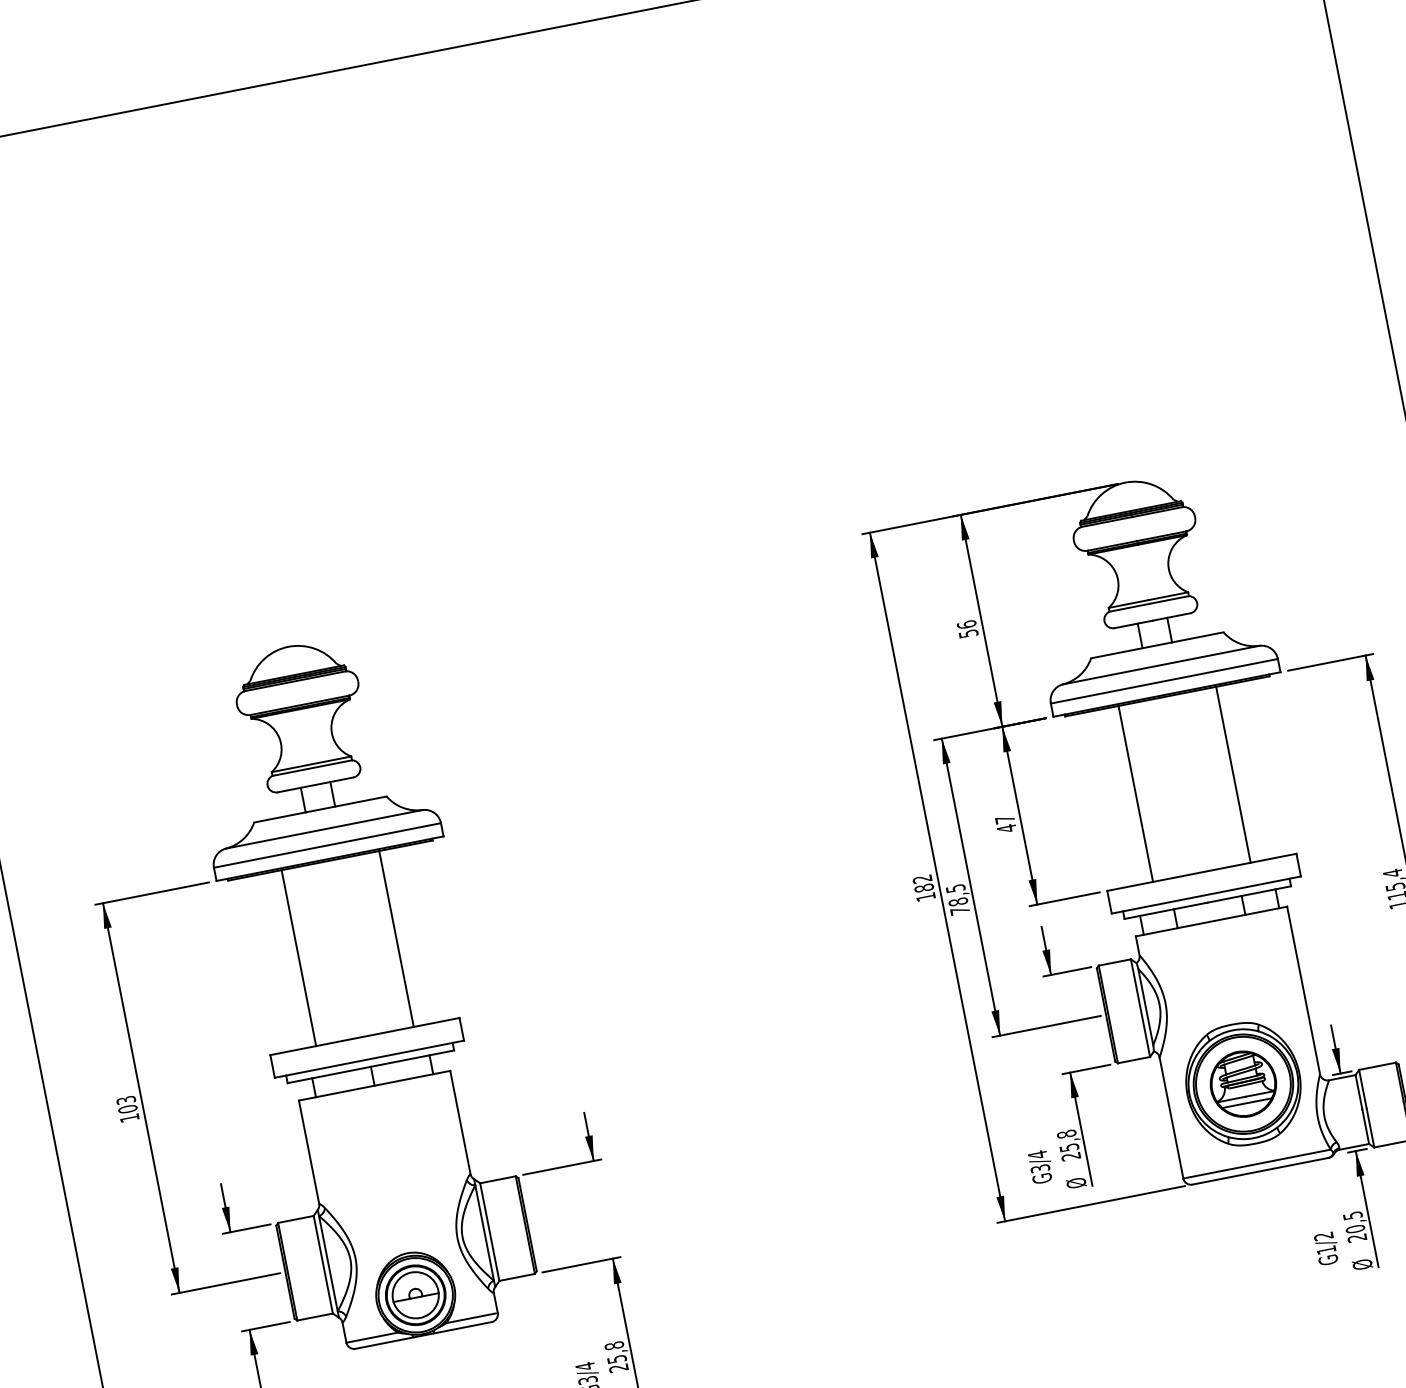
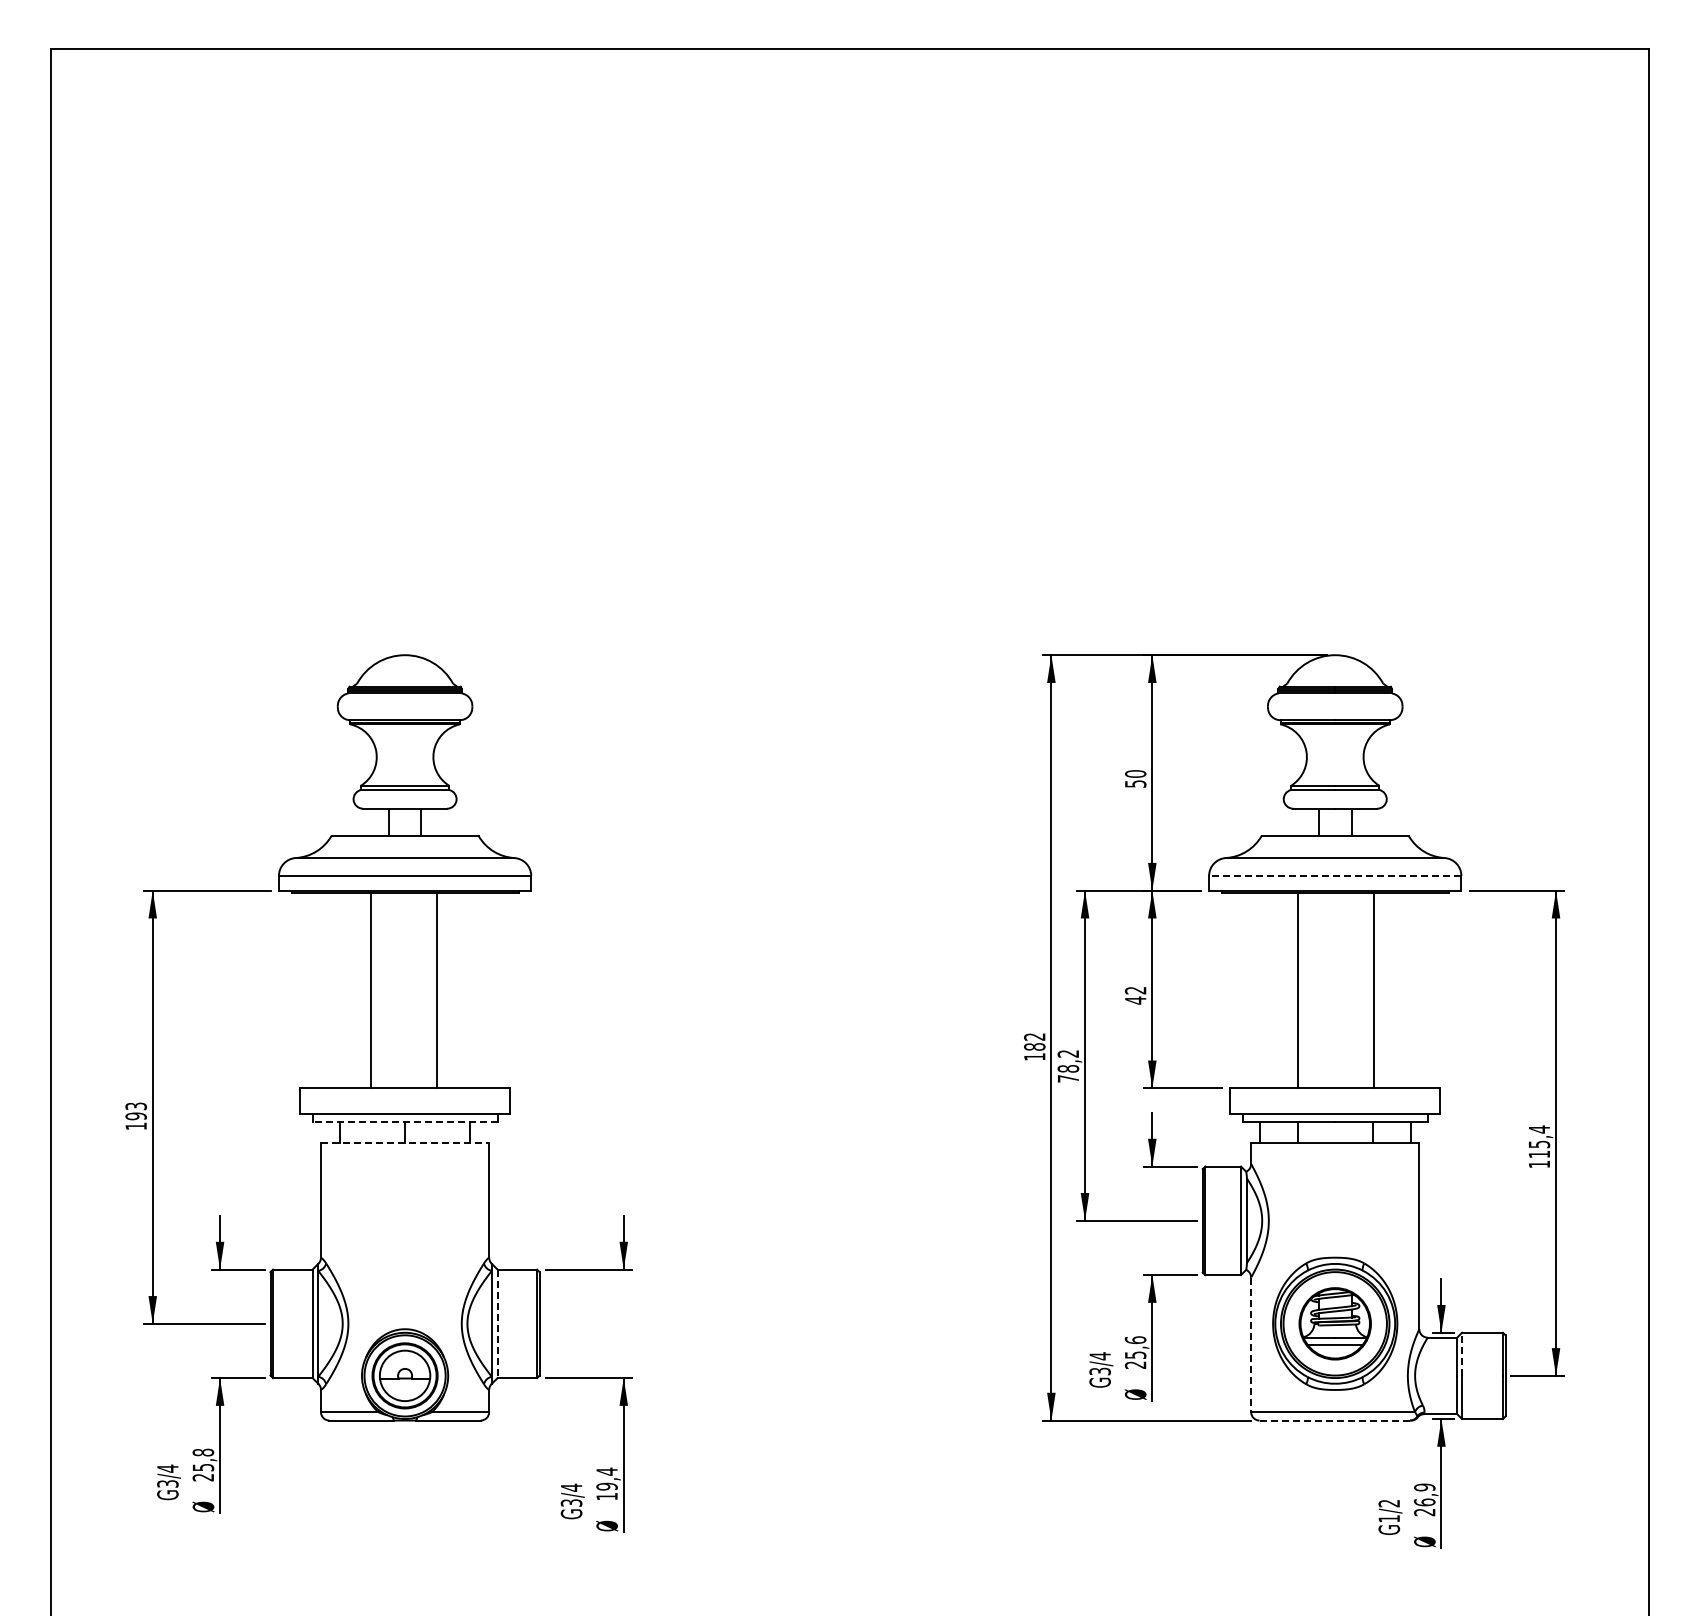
text: (966, 624) -> (1135, 773), 56 -> 50
line: (1163, 680) -> (1334, 875), solid -> dashed
line: (1233, 774) -> (1297, 990), moved
line: (1135, 793) -> (1373, 990), moved
text: (1004, 819) -> (1135, 990), 47 -> 42
text: (955, 888) -> (1068, 1053), 78,5 -> 78,2
line: (396, 938) -> (371, 990), moved
line: (298, 958) -> (436, 990), moved
line: (371, 1066) -> (405, 1121), solid -> dashed
line: (375, 1086) -> (405, 1143), solid -> dashed
line: (1363, 1089) -> (1462, 1354), solid -> dashed
text: (127, 1109) -> (135, 1116), 103 -> 193
line: (1171, 1118) -> (1251, 1345), solid -> dashed
text: (1066, 1134) -> (1135, 1340), 25,8 -> 25,6
line: (1259, 1171) -> (1334, 1420), solid -> dashed
text: (1353, 1222) -> (1424, 1494), 20,5 -> 26,9
line: (489, 1232) -> (497, 1324), solid -> dashed
text: (615, 1356) -> (606, 1483), 25,8 -> 19,4

